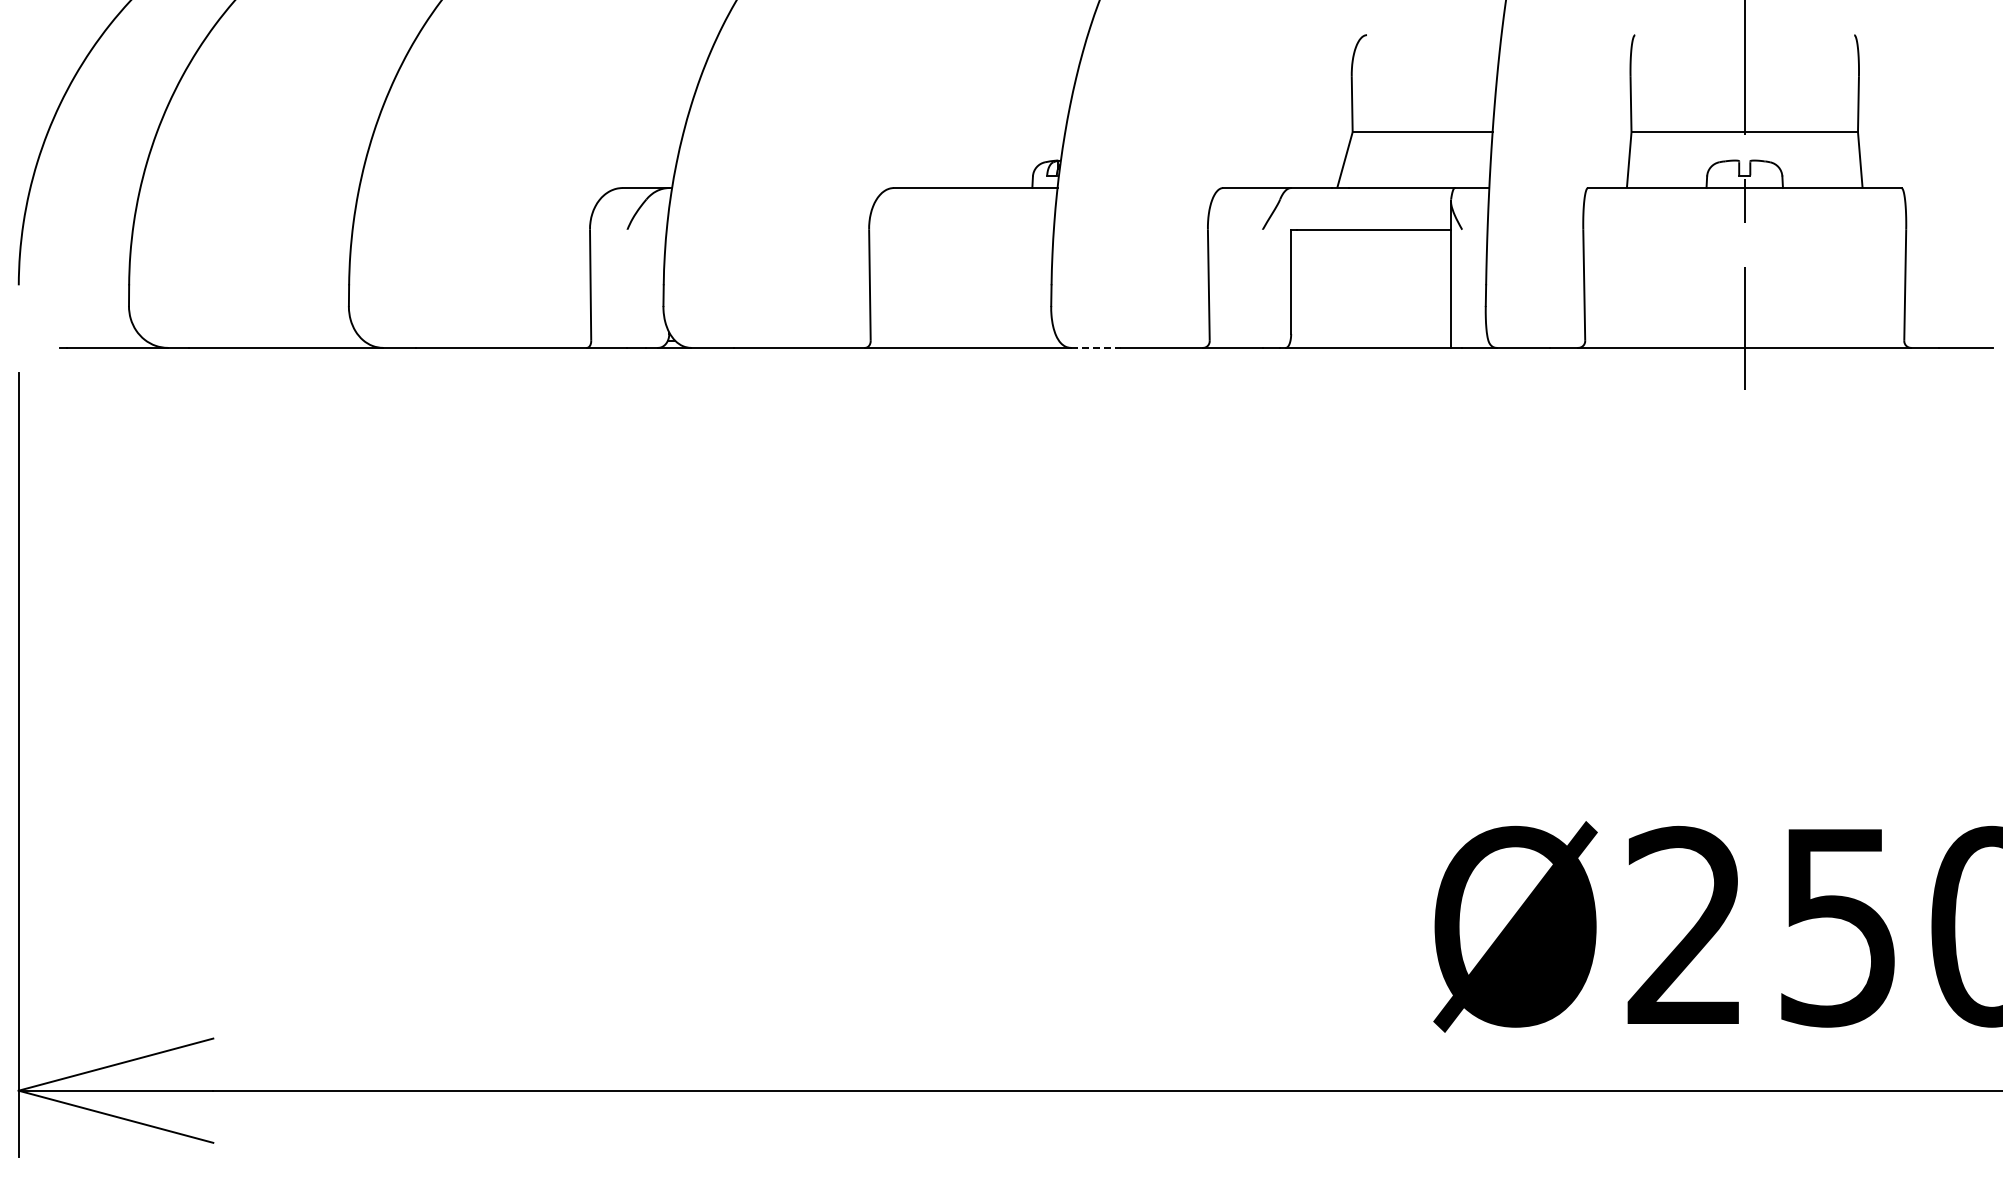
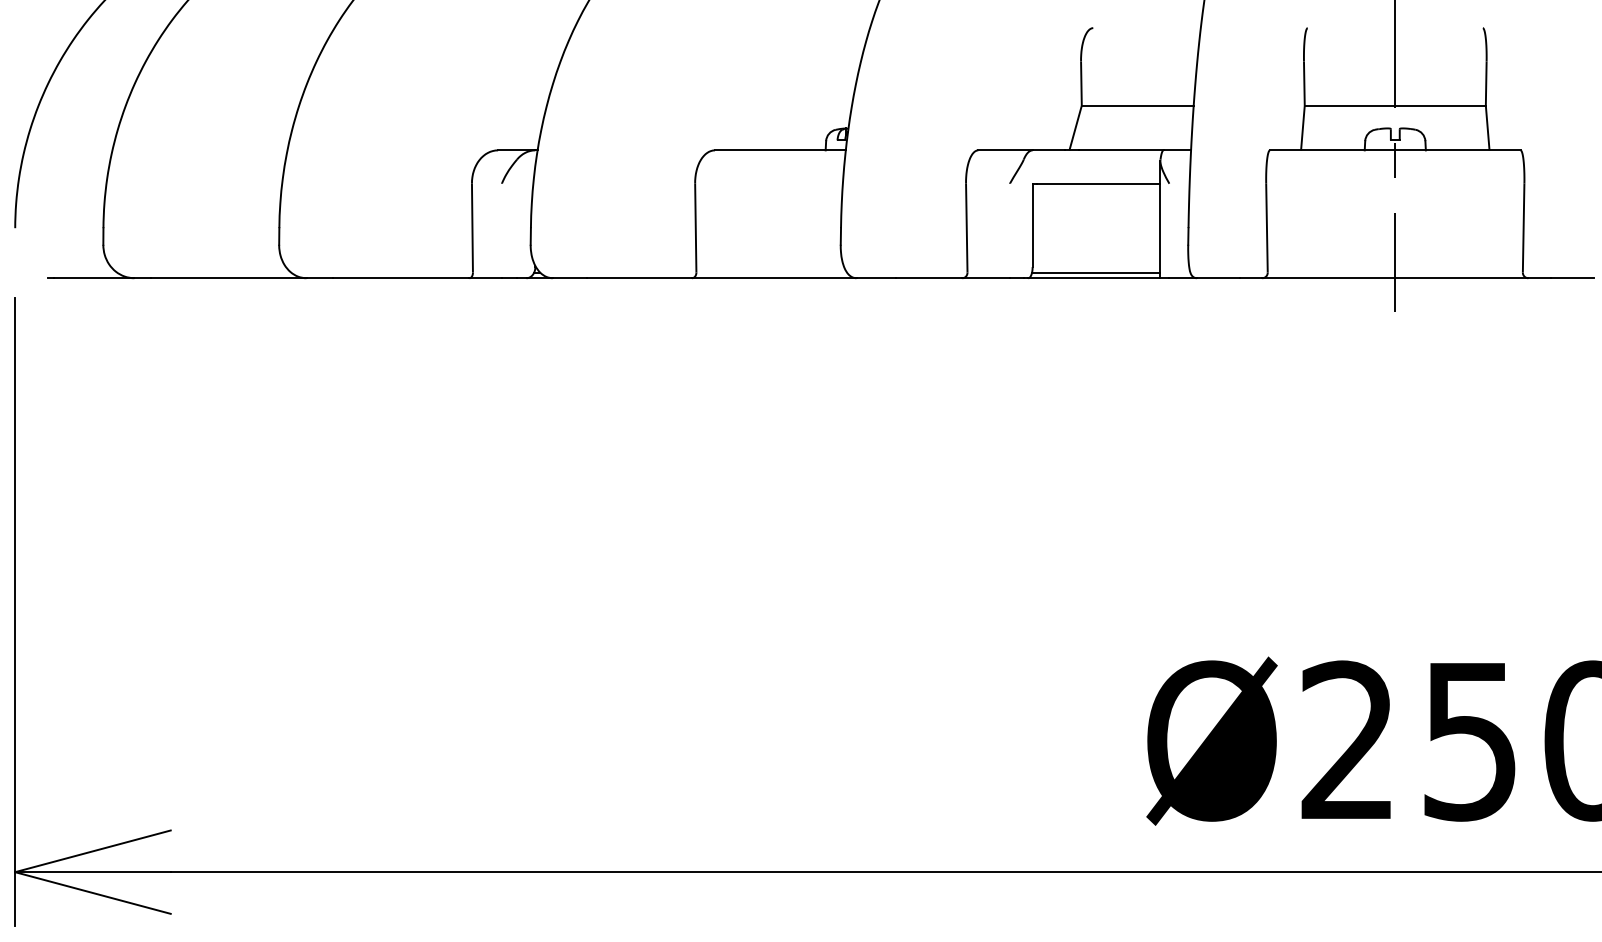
line: (1370, 340) -> (1096, 272), added
line: (1095, 347) -> (876, 277), dashed -> solid

